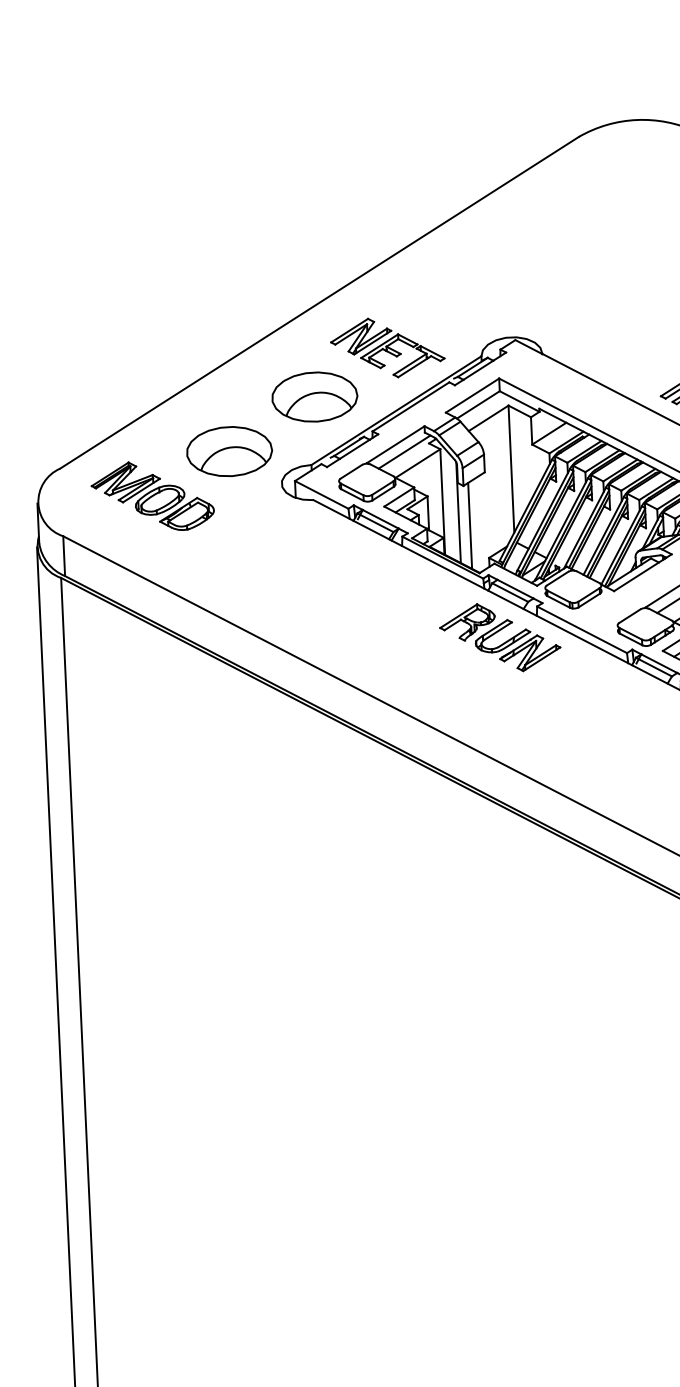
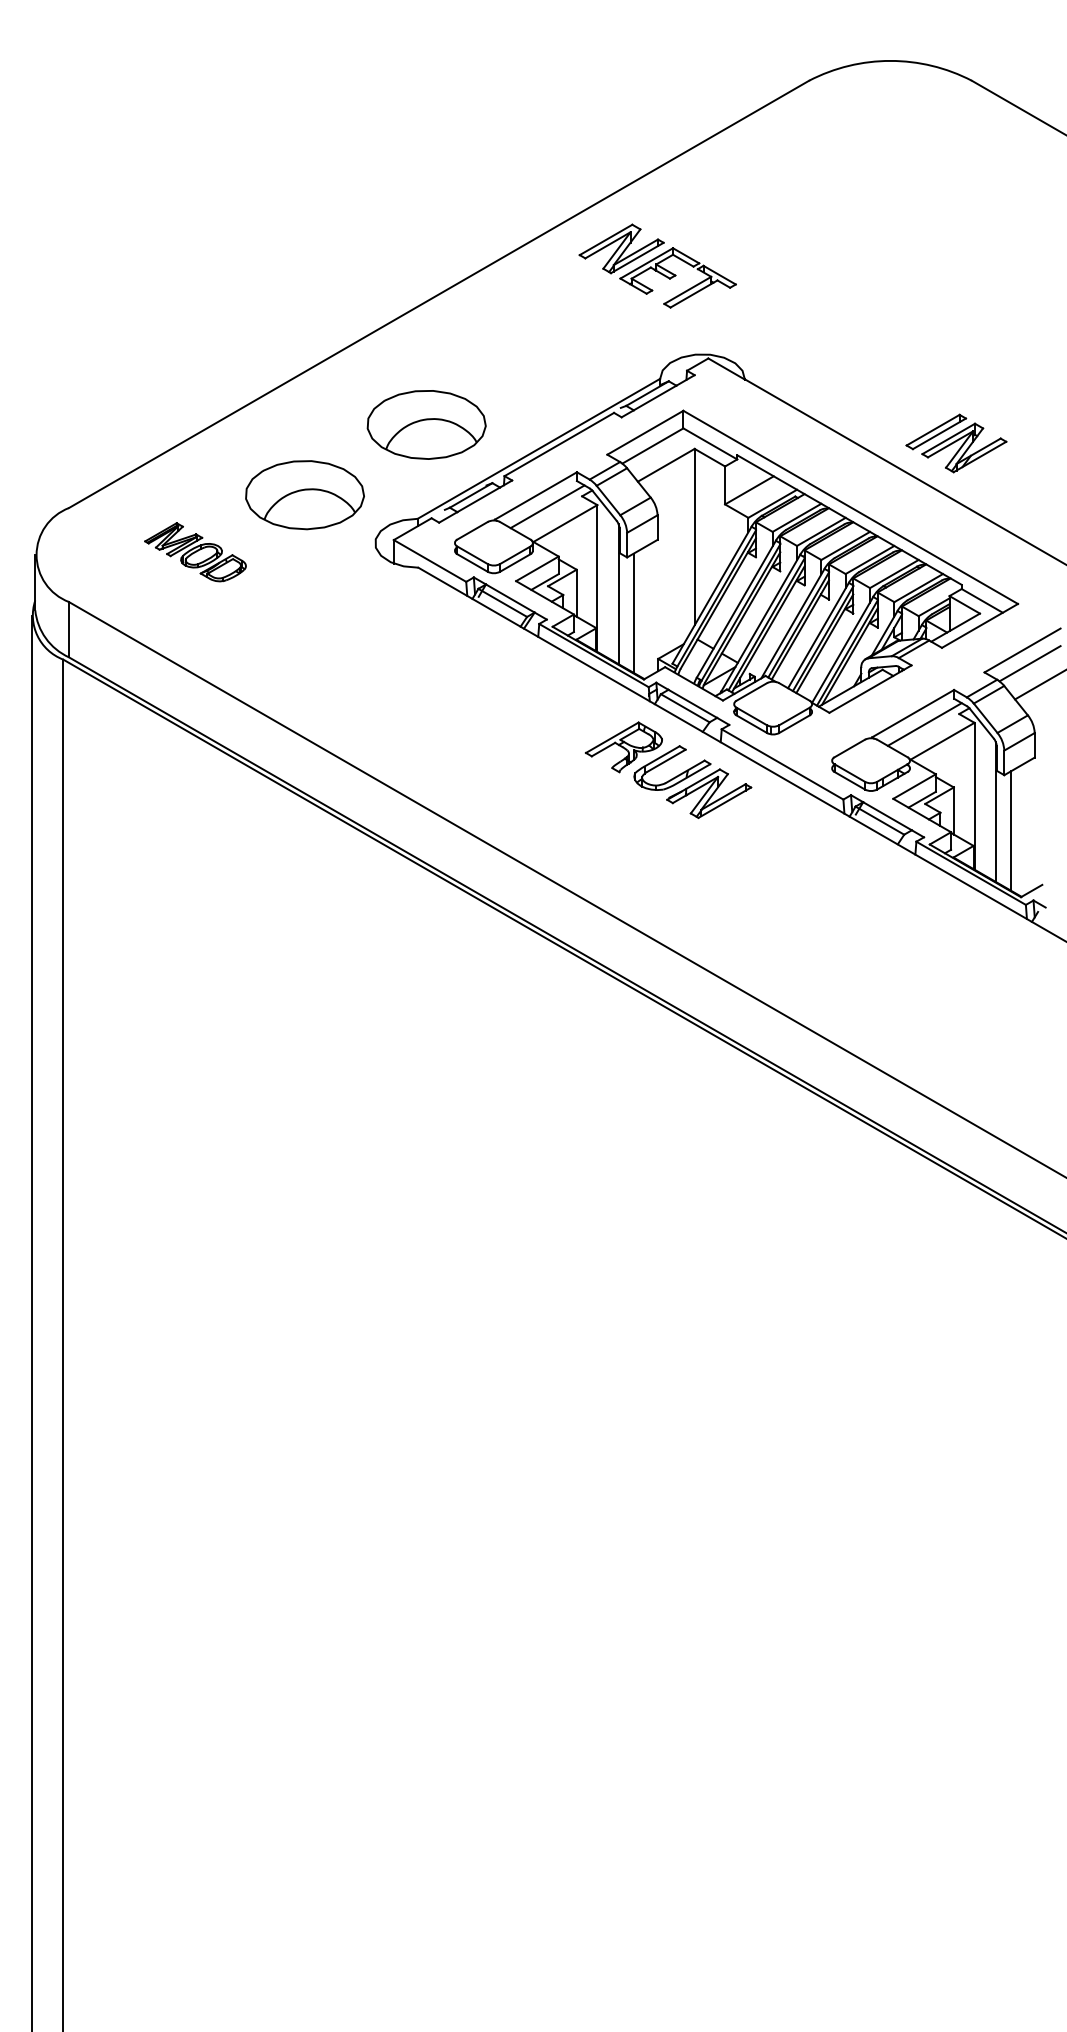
part: (387, 347) -> (657, 265), moved
part: (152, 495) -> (195, 551), size x0.6

